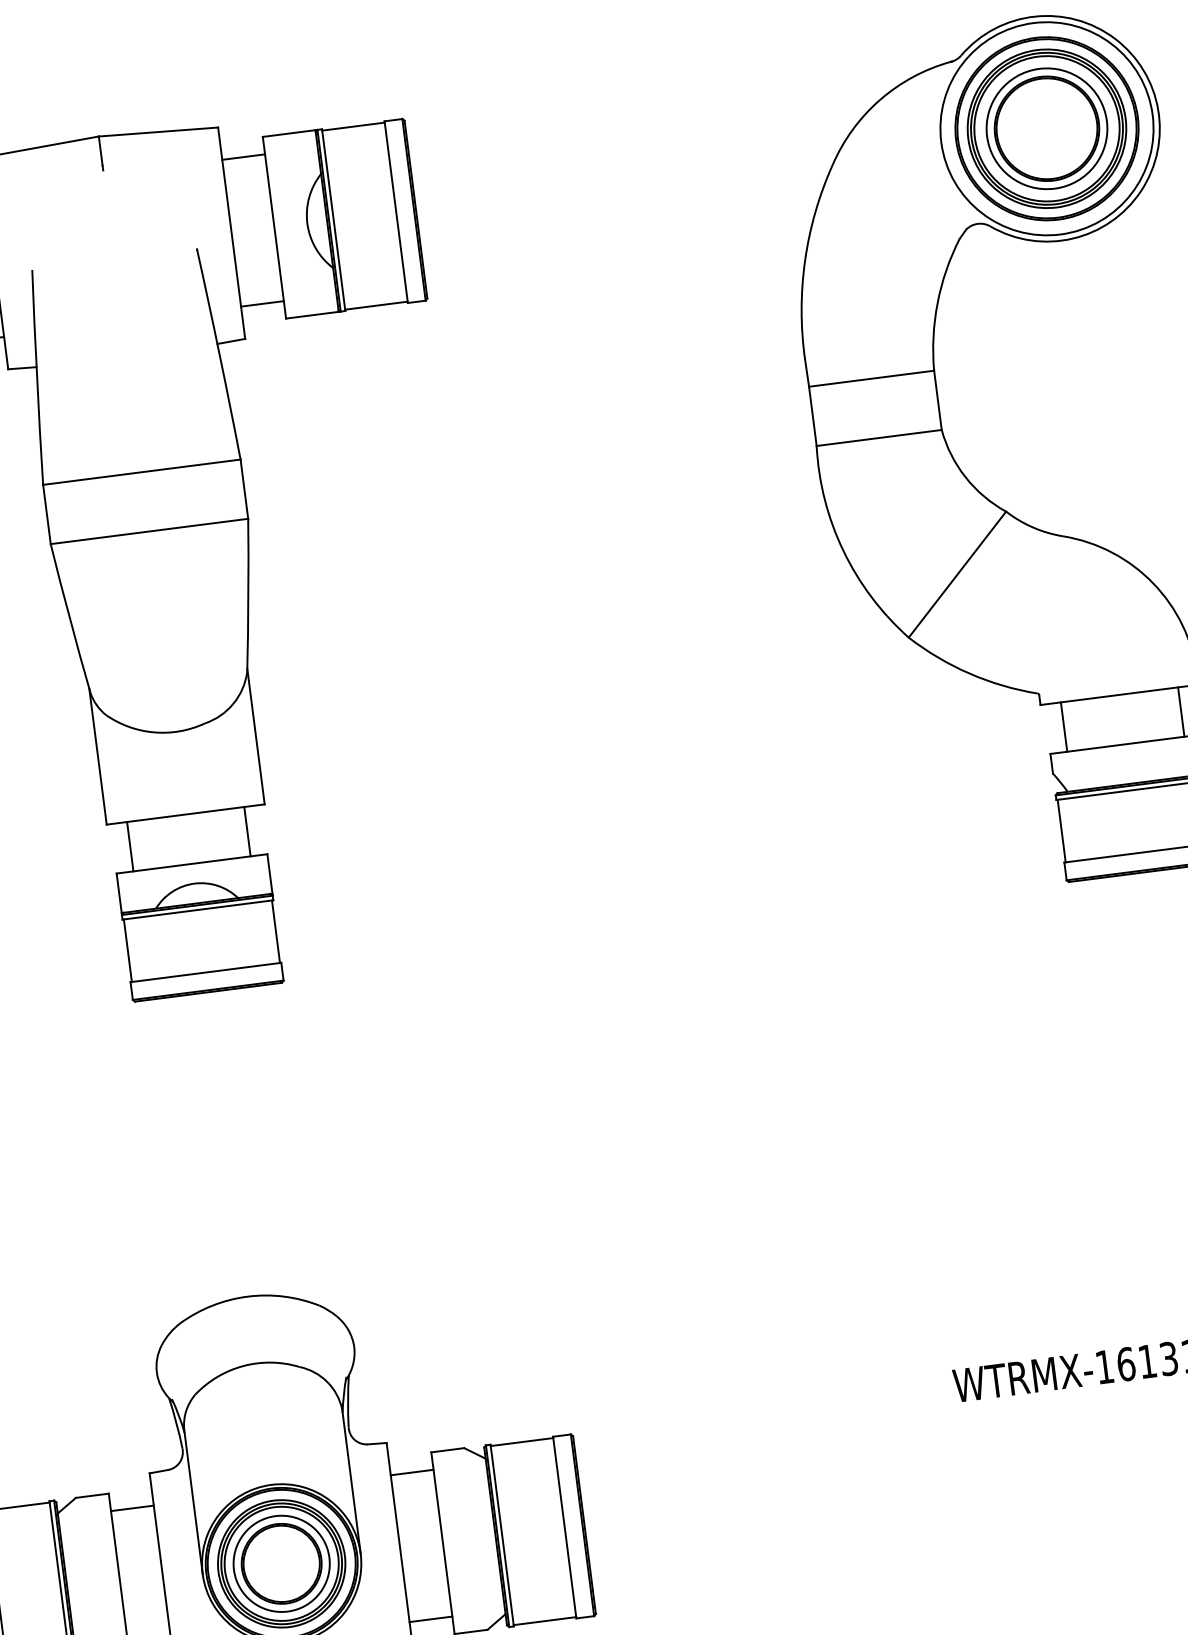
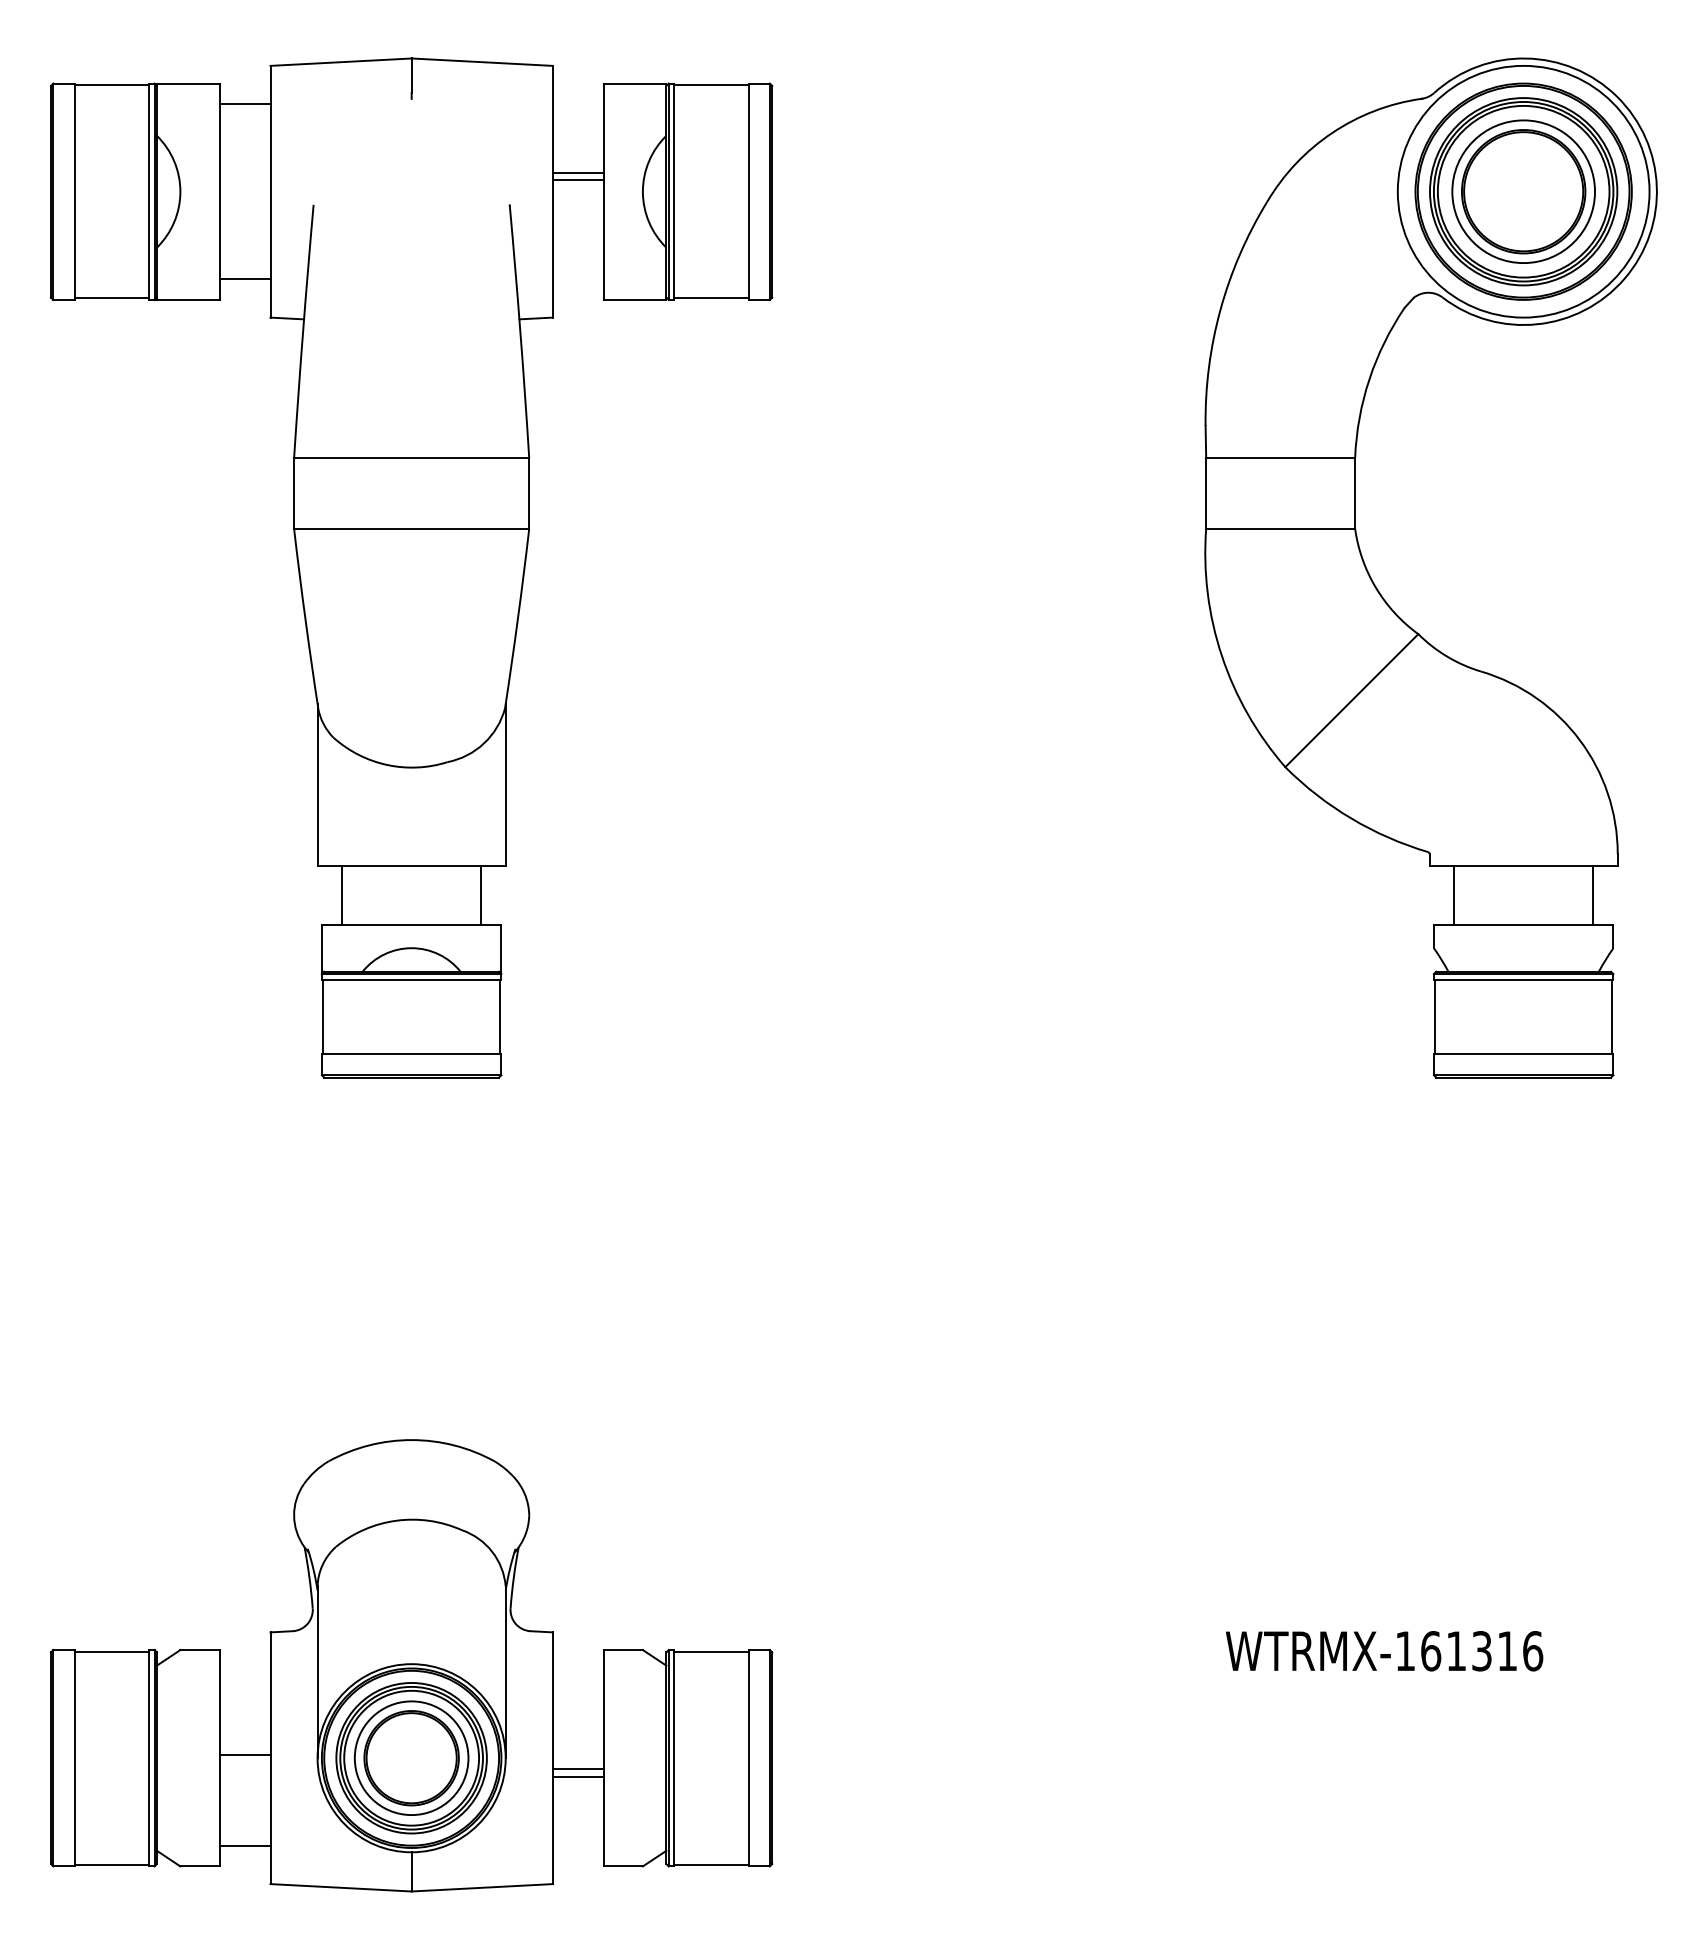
line: (243, 157) -> (577, 173), moved
line: (261, 304) -> (577, 180), moved
line: (411, 1472) -> (577, 1768), moved
line: (131, 1508) -> (244, 1754), moved
line: (430, 1619) -> (577, 1776), moved

